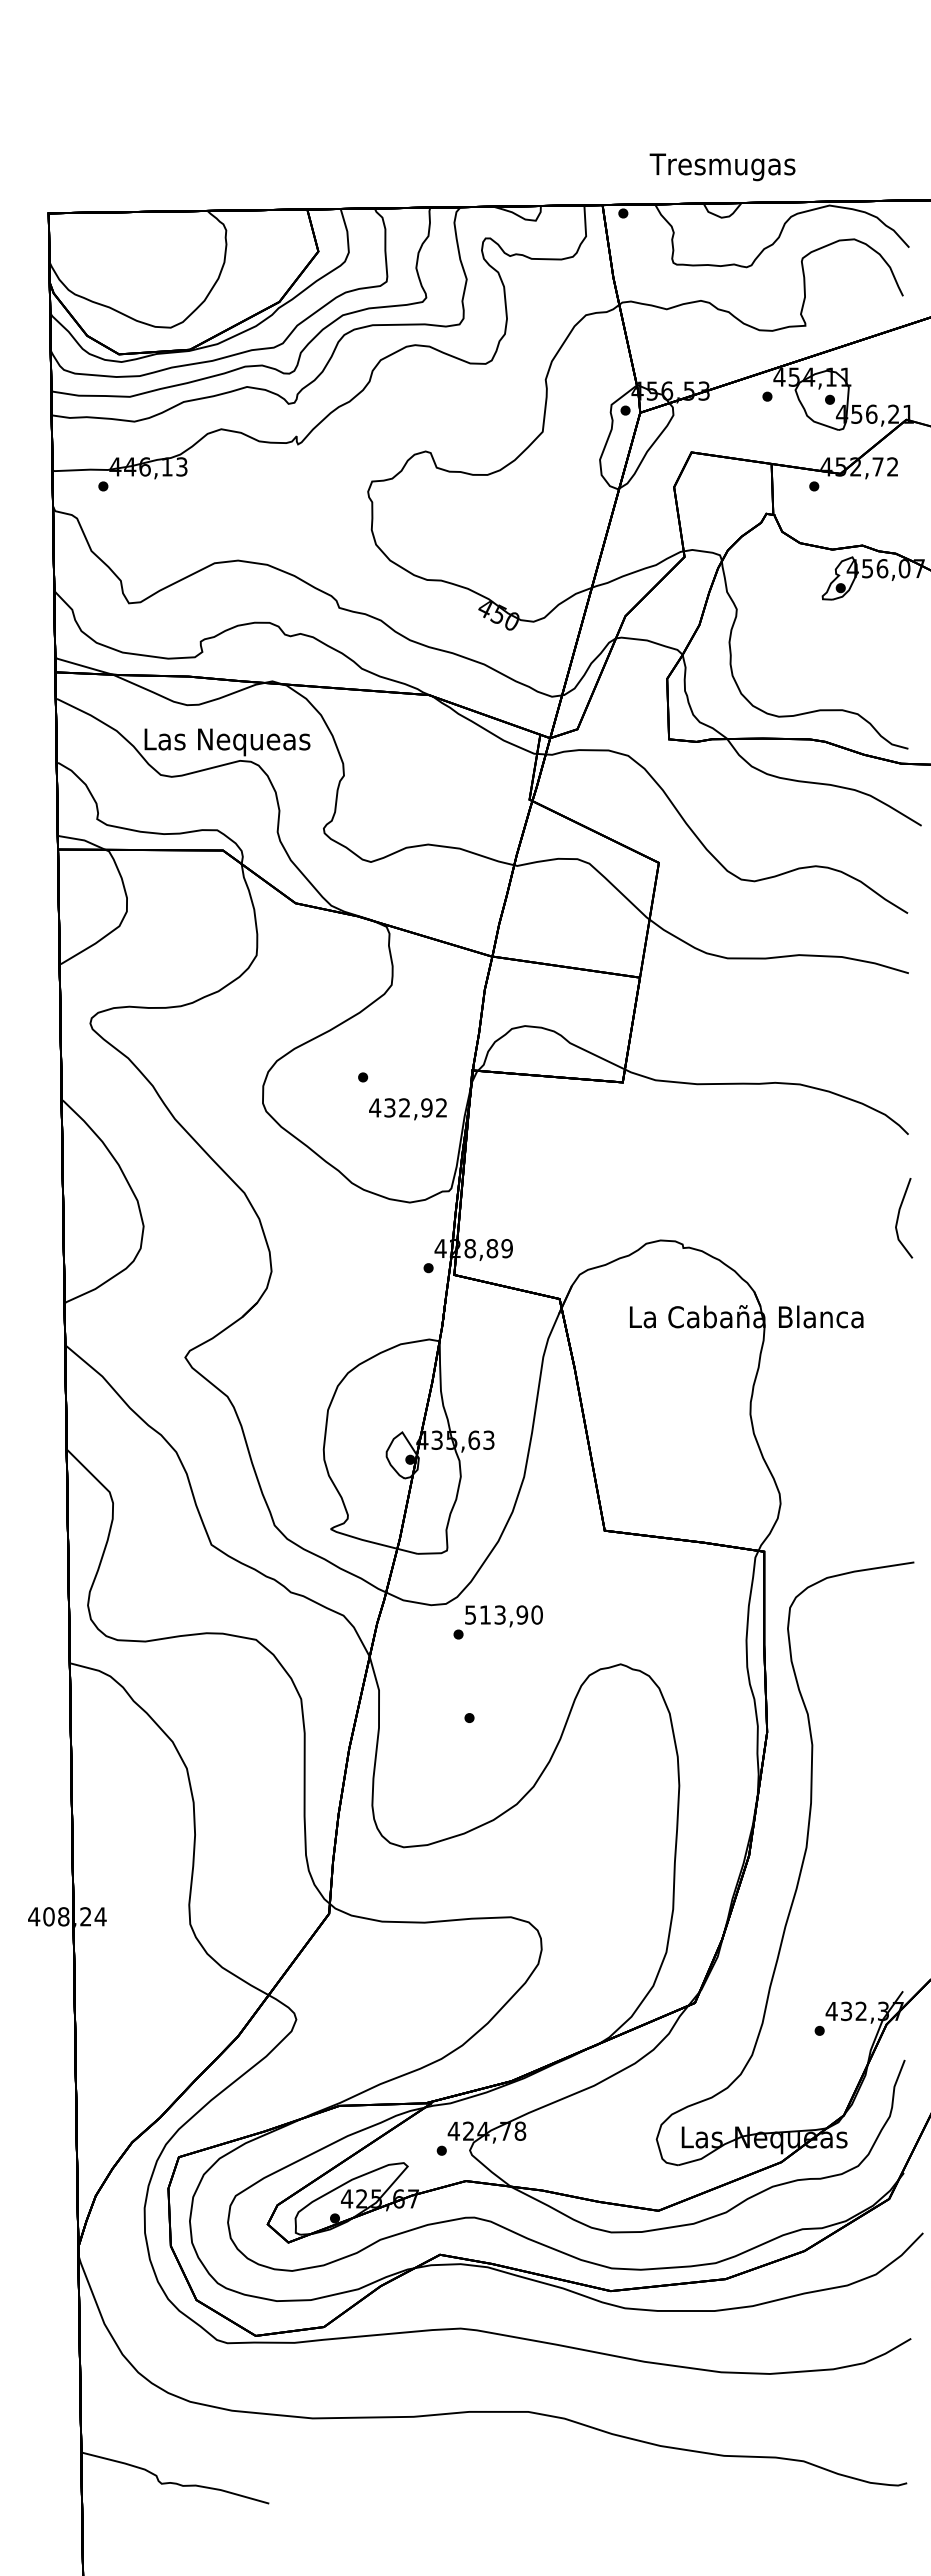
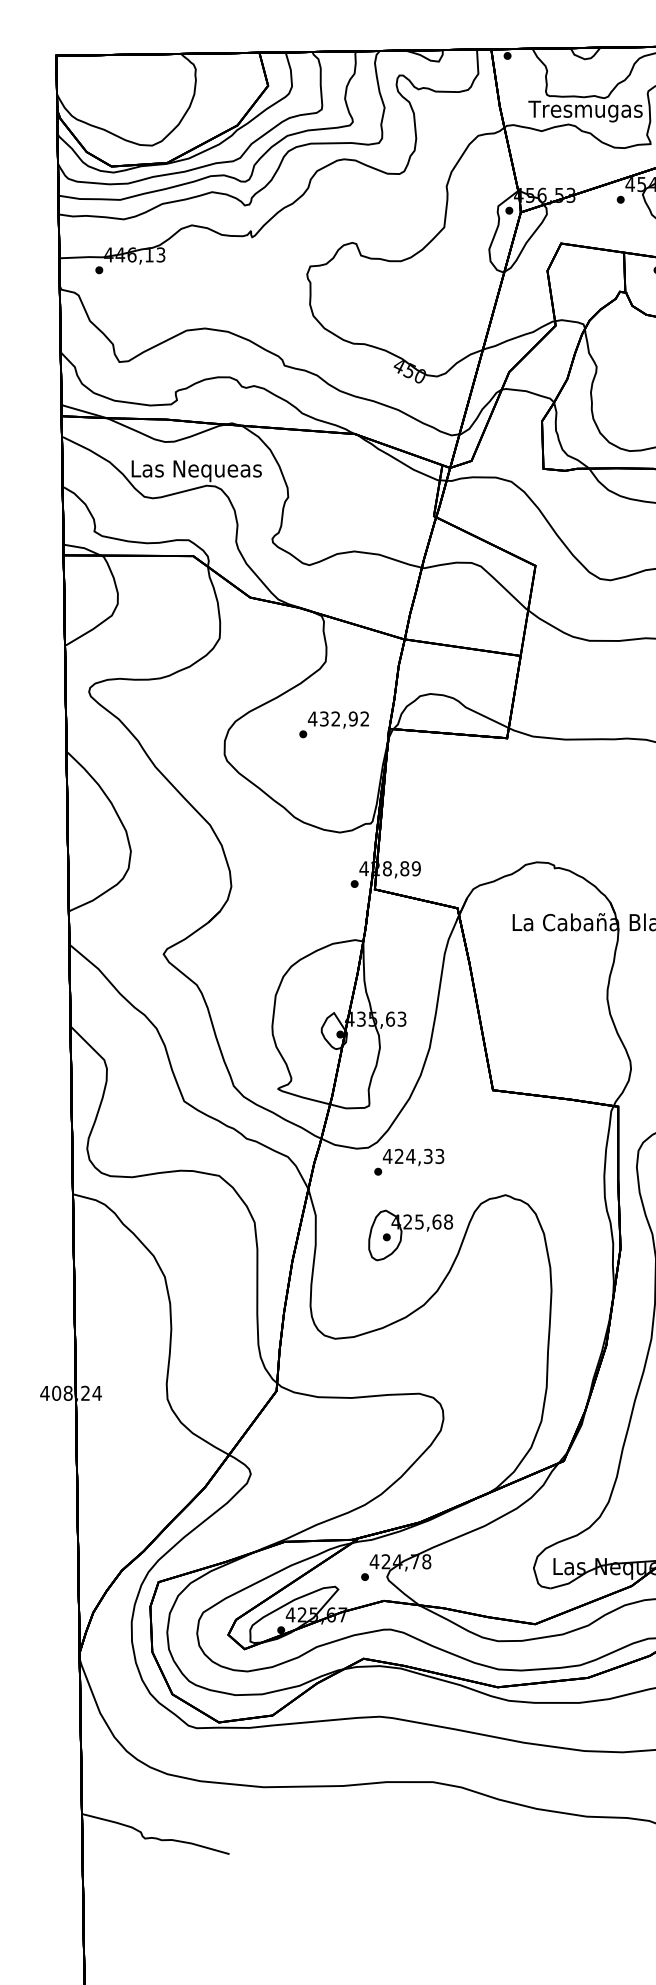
text: (722, 167) -> (585, 111), moved
text: (407, 1109) -> (338, 720), moved
text: (503, 1614) -> (413, 1156), 513,90 -> 424,33
part: (499, 1707) -> (410, 1229), added

